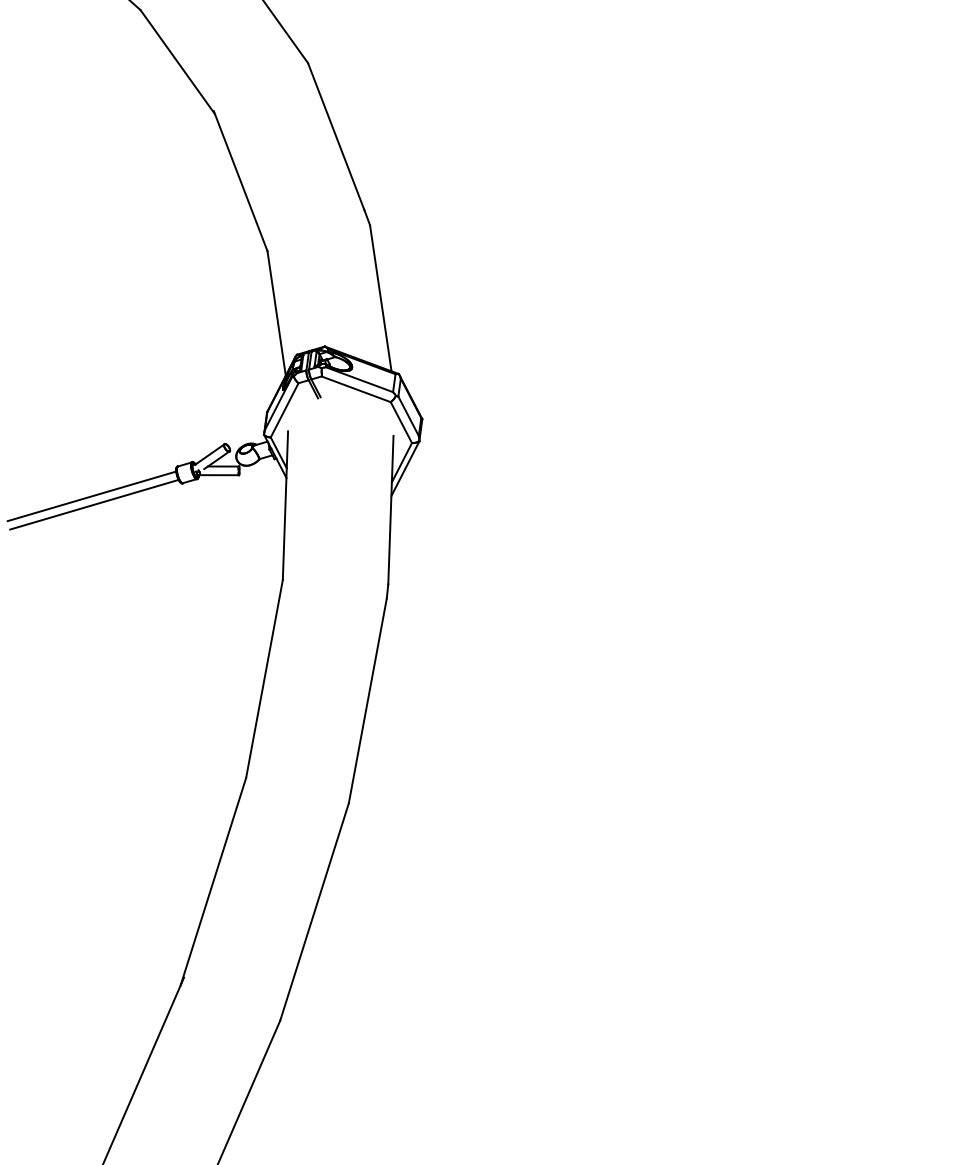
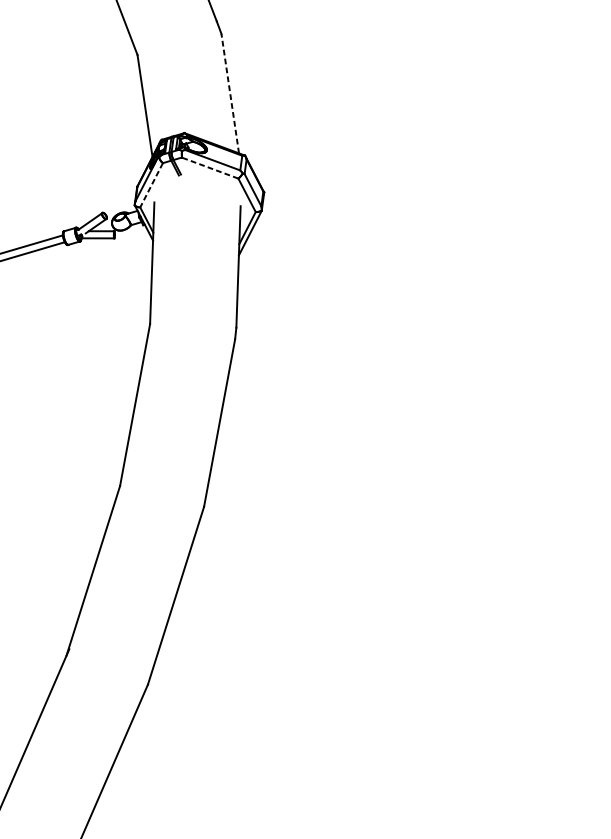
line: (380, 298) -> (229, 93), solid -> dashed
line: (356, 389) -> (210, 168), solid -> dashed
line: (284, 410) -> (151, 185), solid -> dashed

